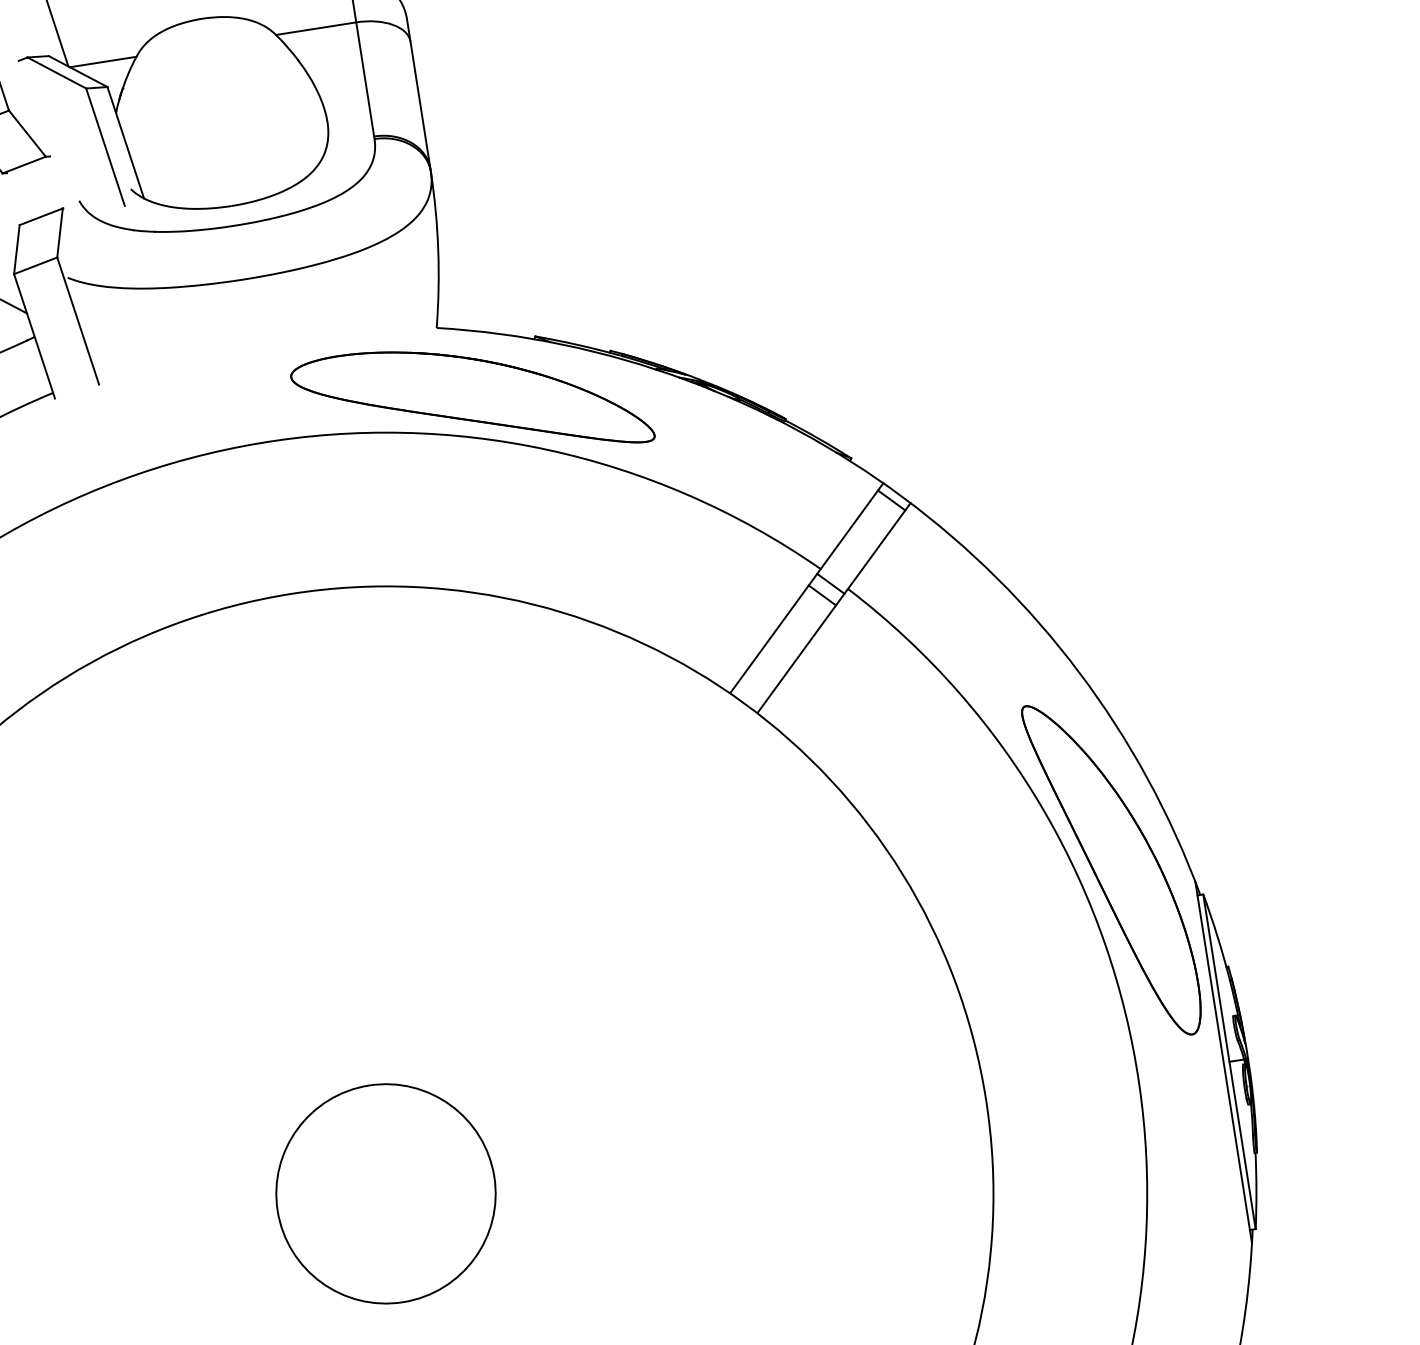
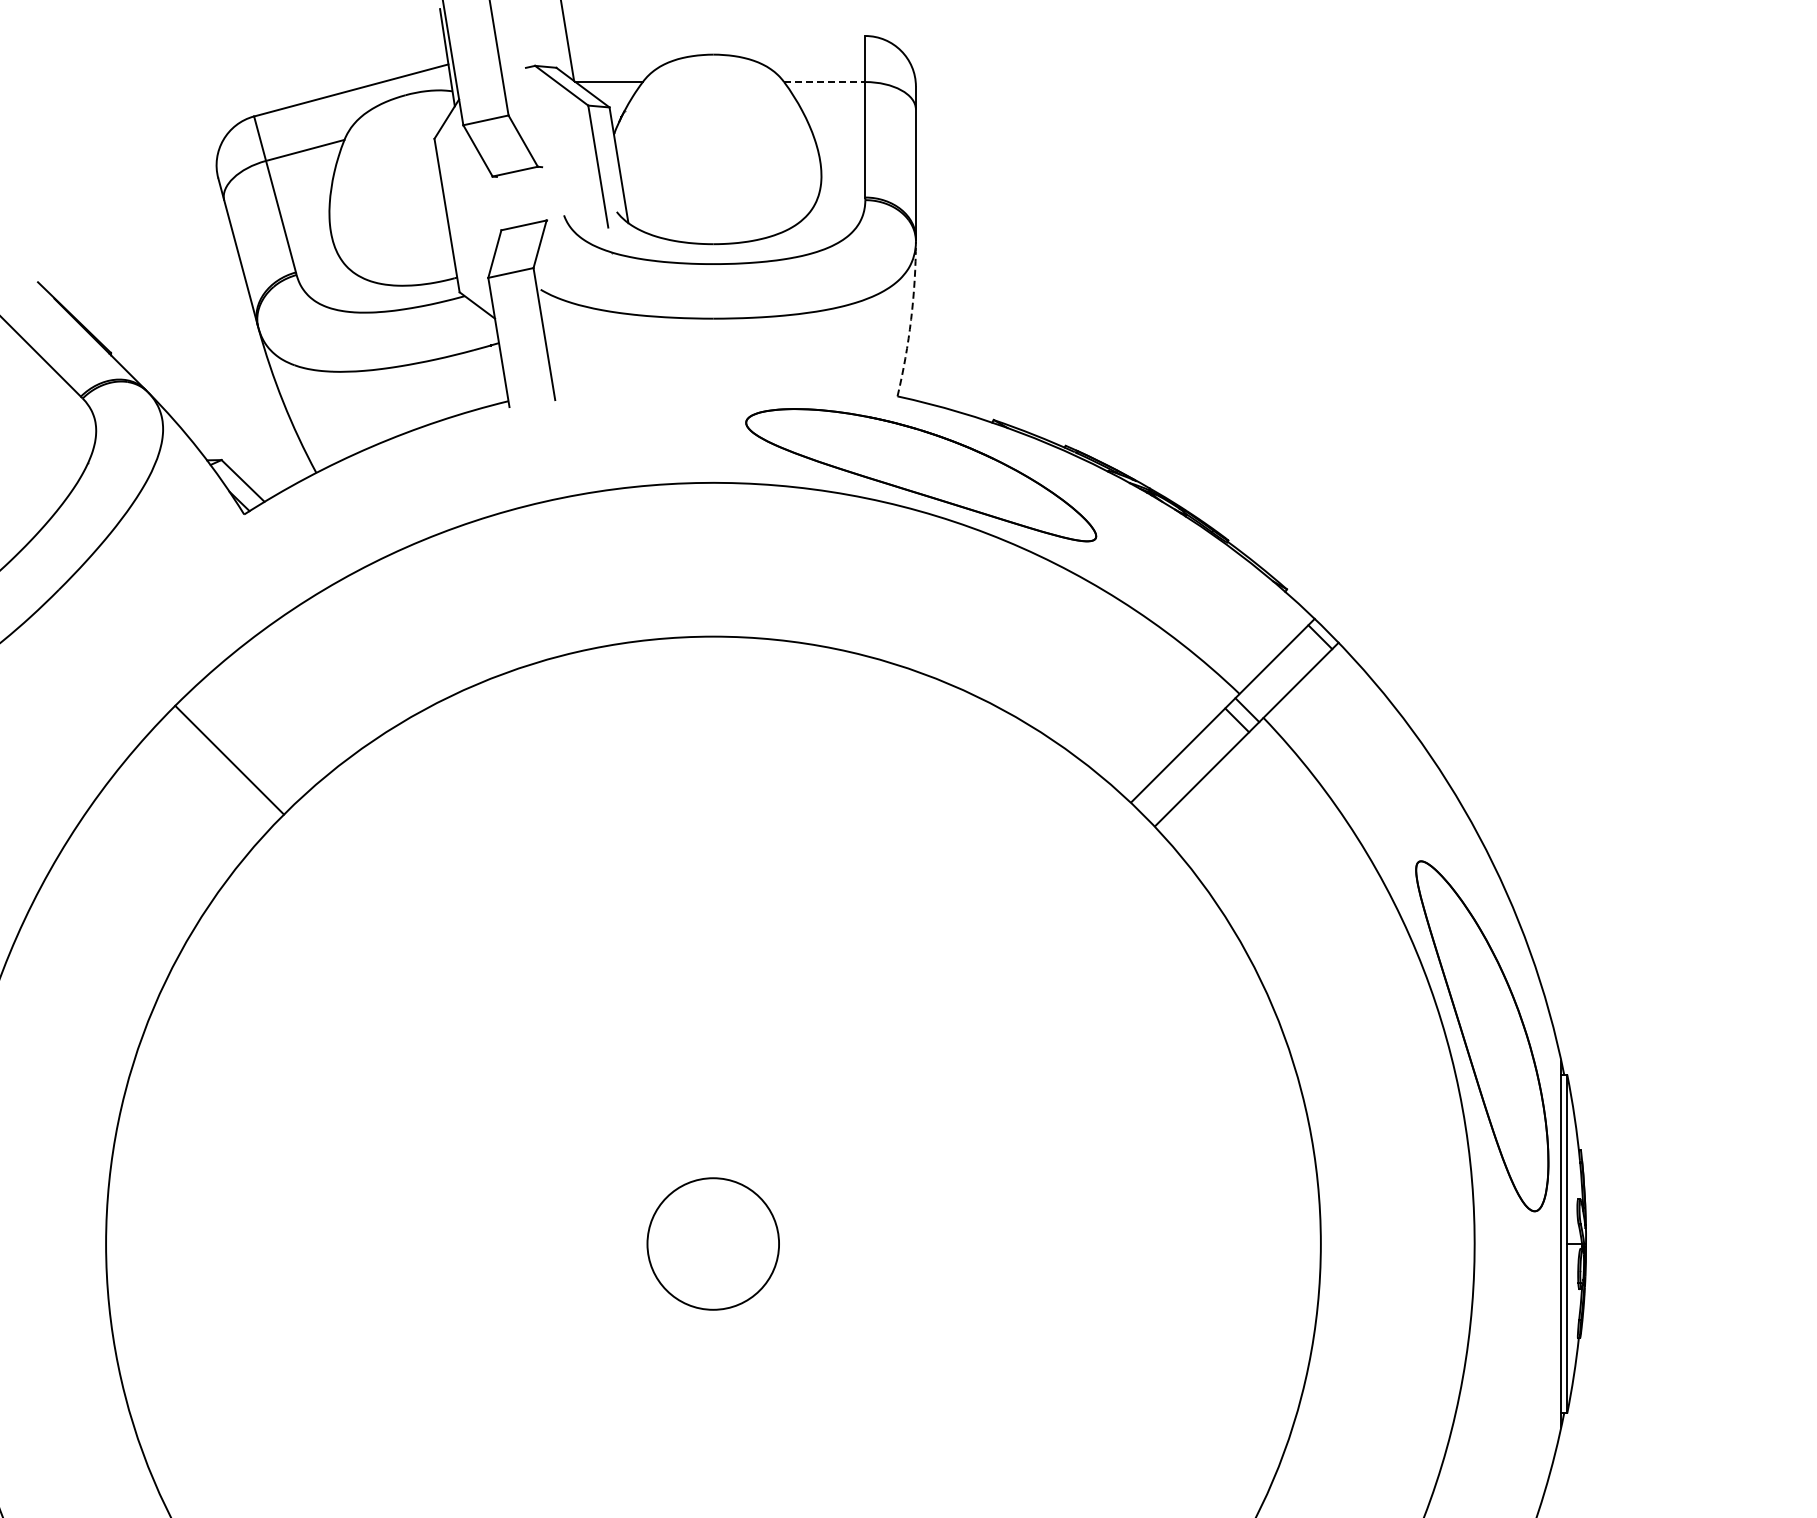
line: (315, 29) -> (824, 82), solid -> dashed
arc: (438, 249) -> (911, 319), solid -> dashed
circle: (384, 1193) -> (712, 1243), size x0.6

